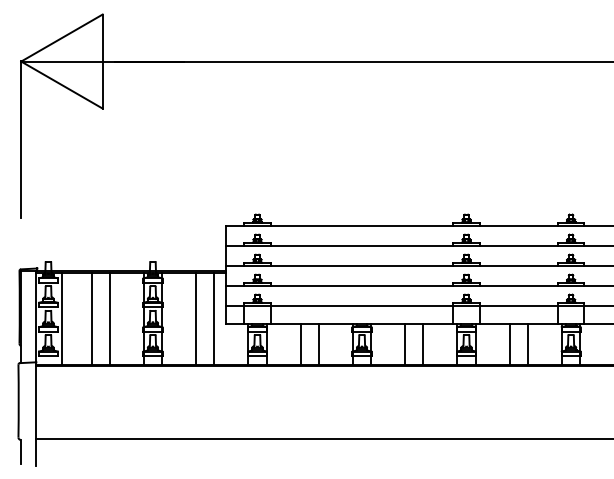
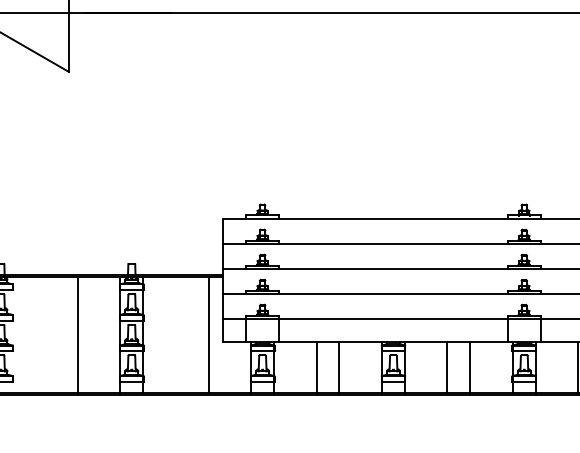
line: (62, 318) -> (18, 334), removed
line: (91, 318) -> (54, 334), removed
line: (196, 318) -> (186, 334), removed

